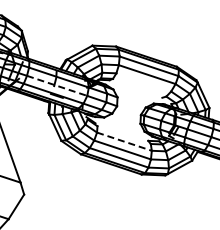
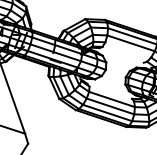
line: (57, 85) -> (56, 52), dashed -> solid
line: (124, 141) -> (112, 99), dashed -> solid

